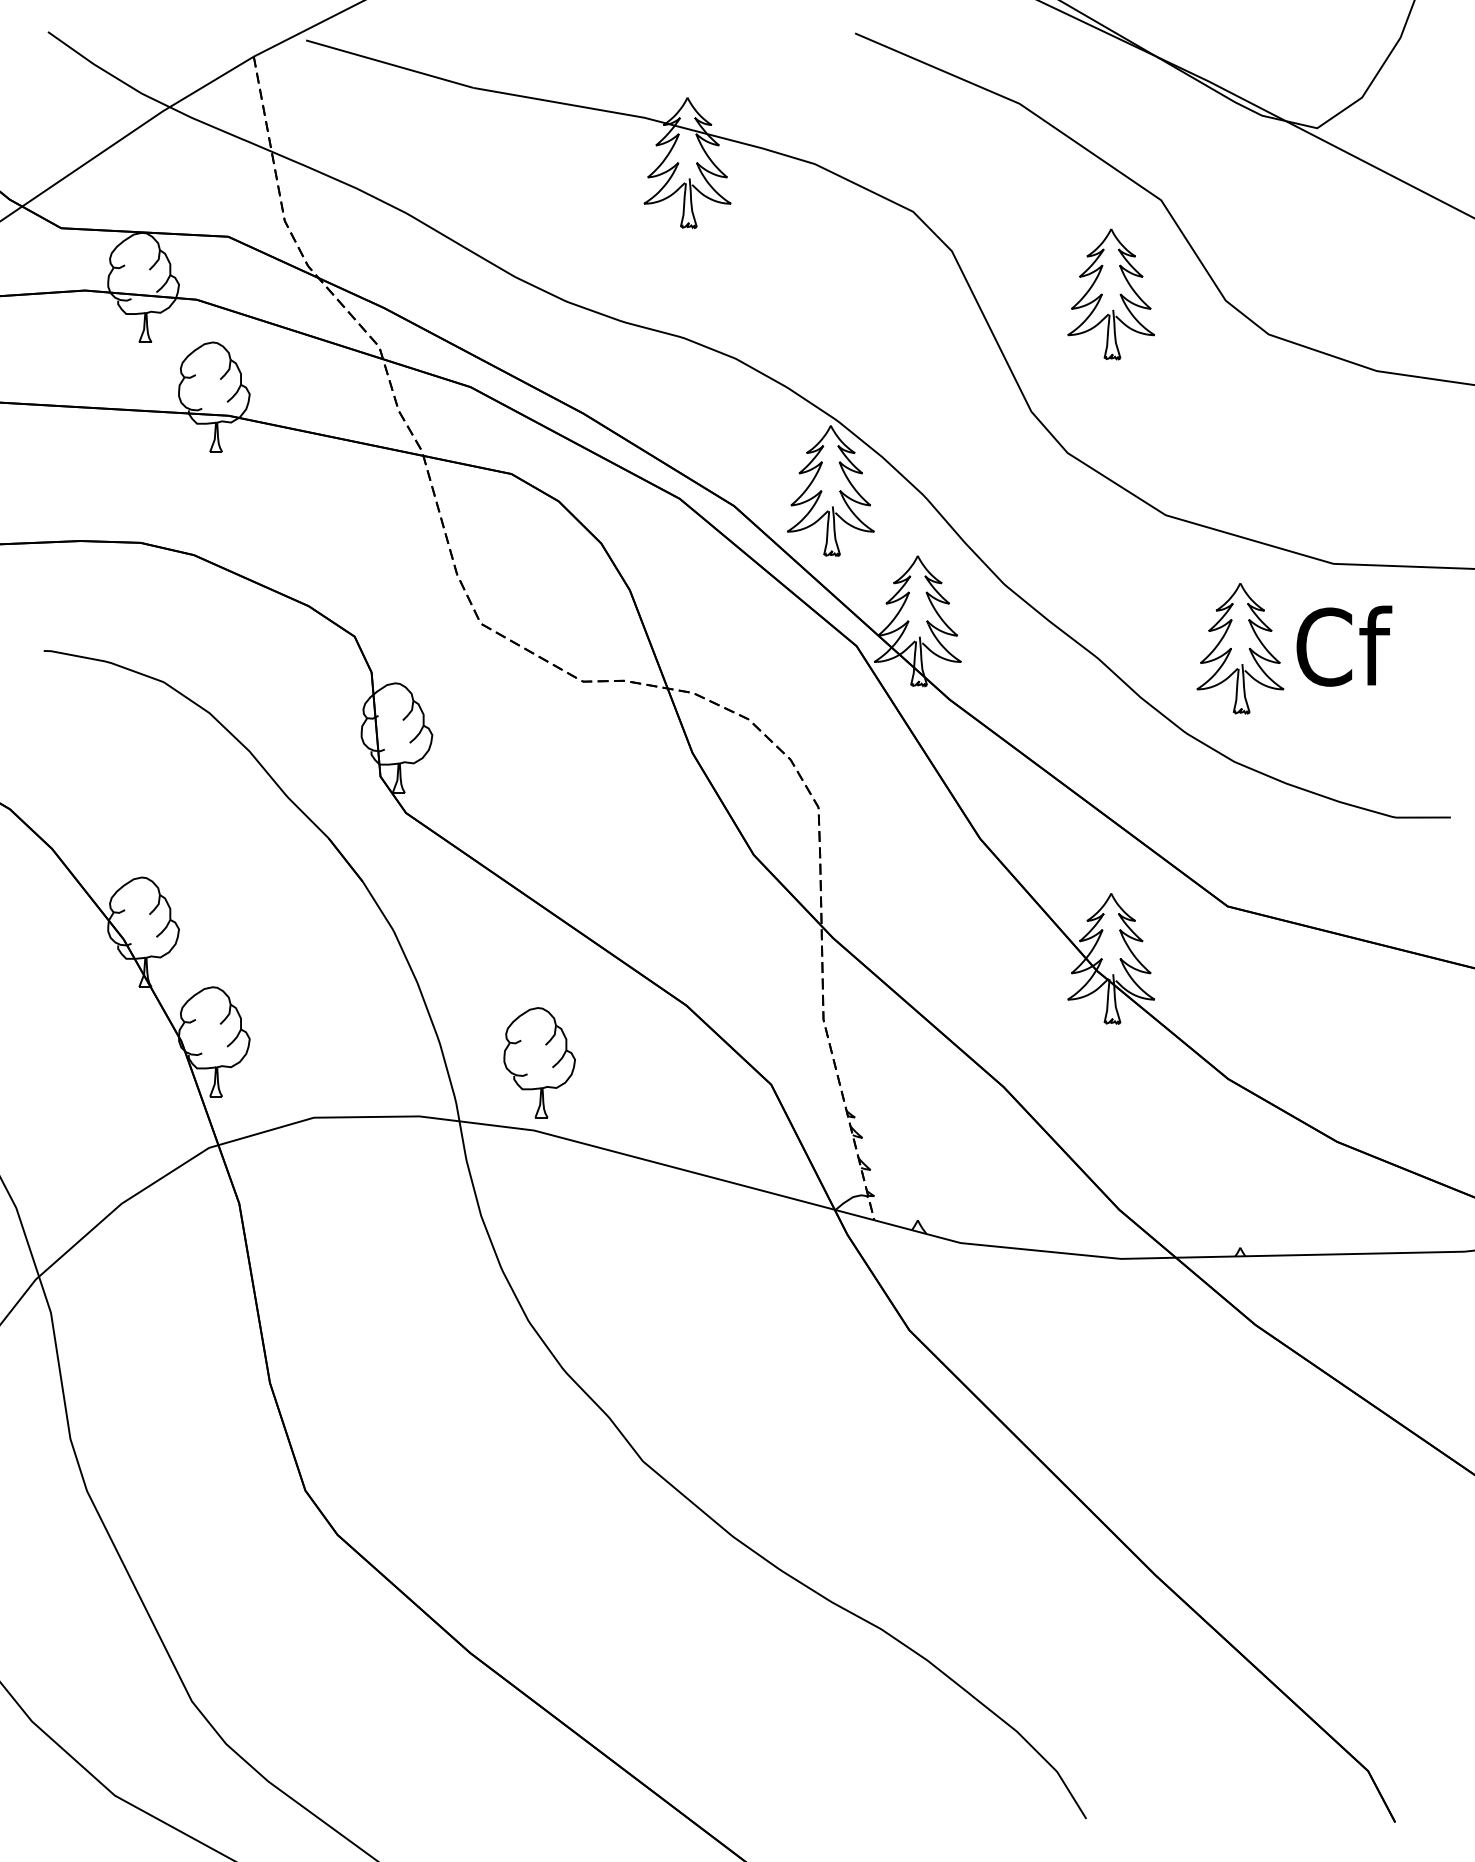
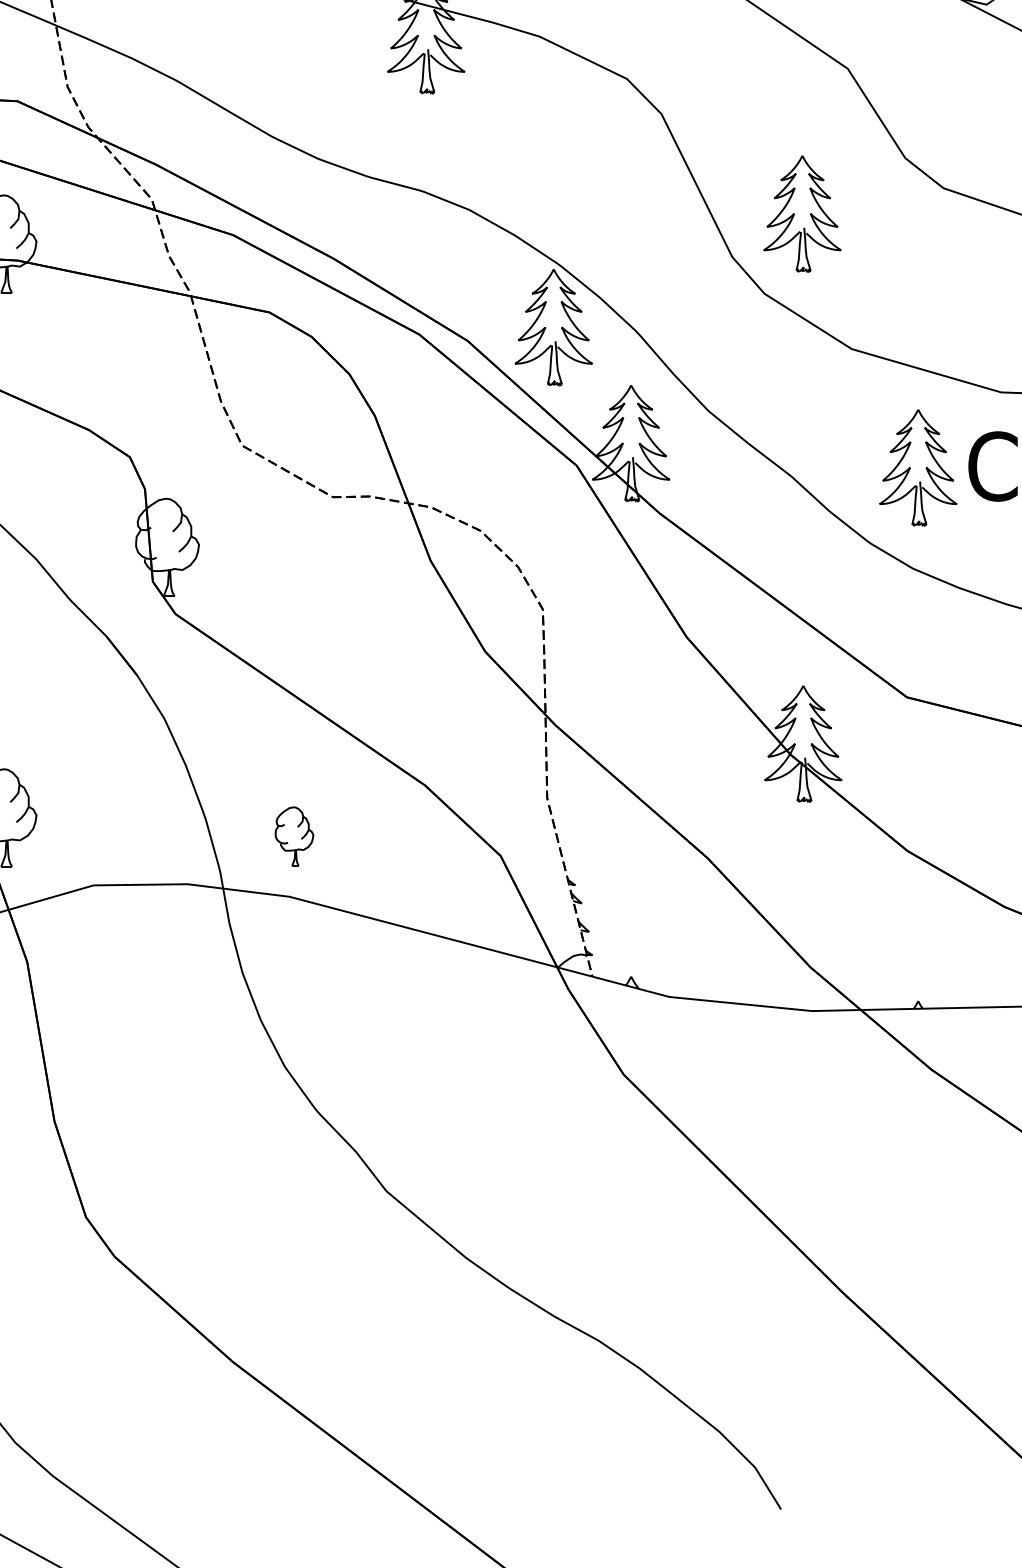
part: (1111, 294) -> (802, 214), moved
part: (539, 1062) -> (294, 836), size x0.6

